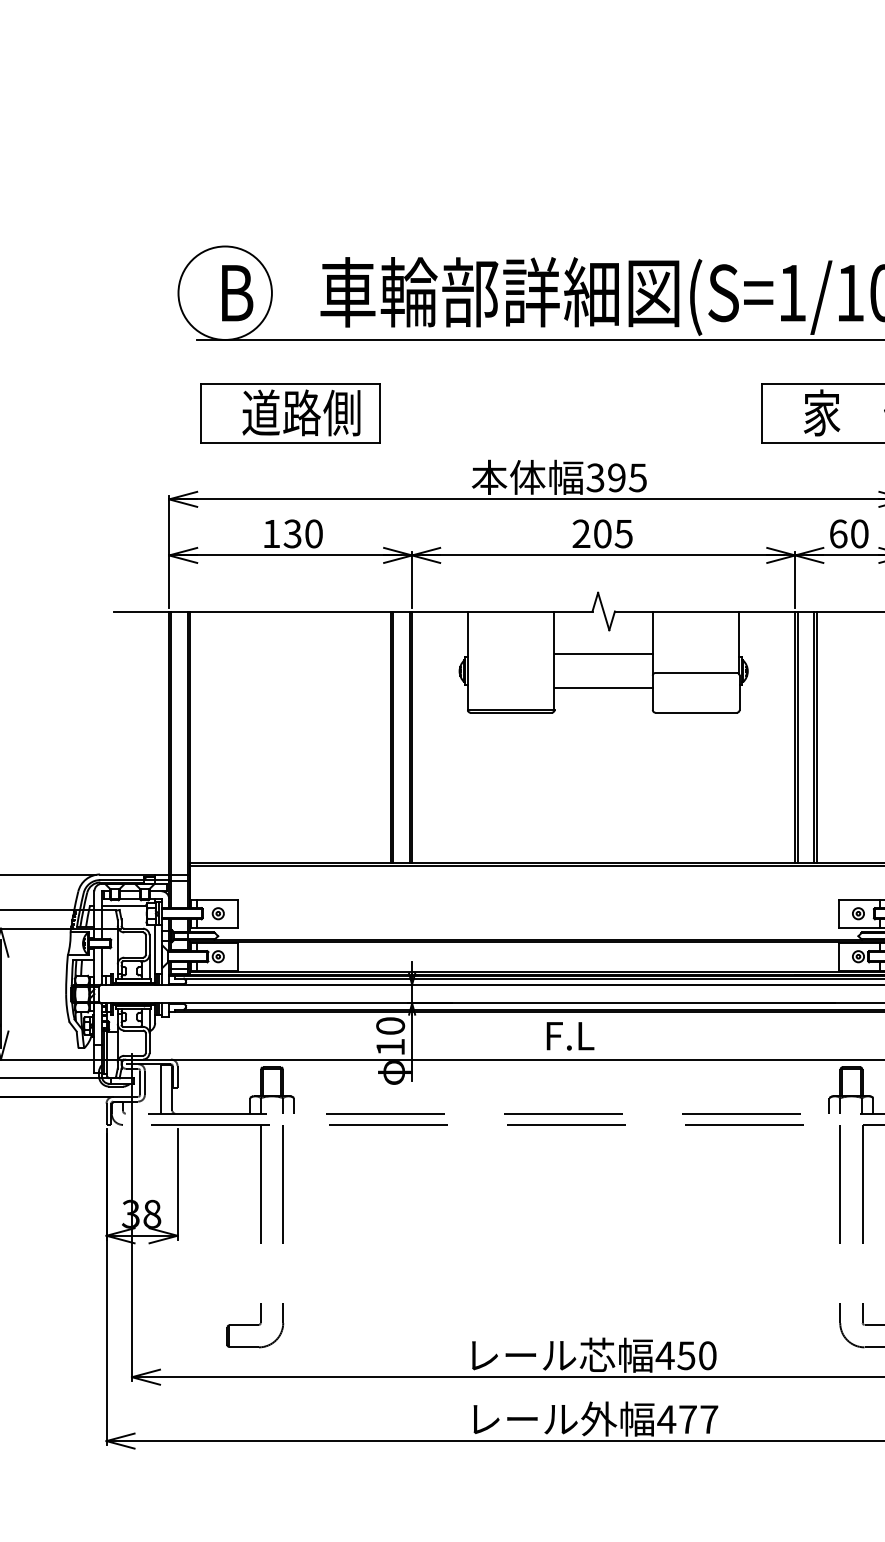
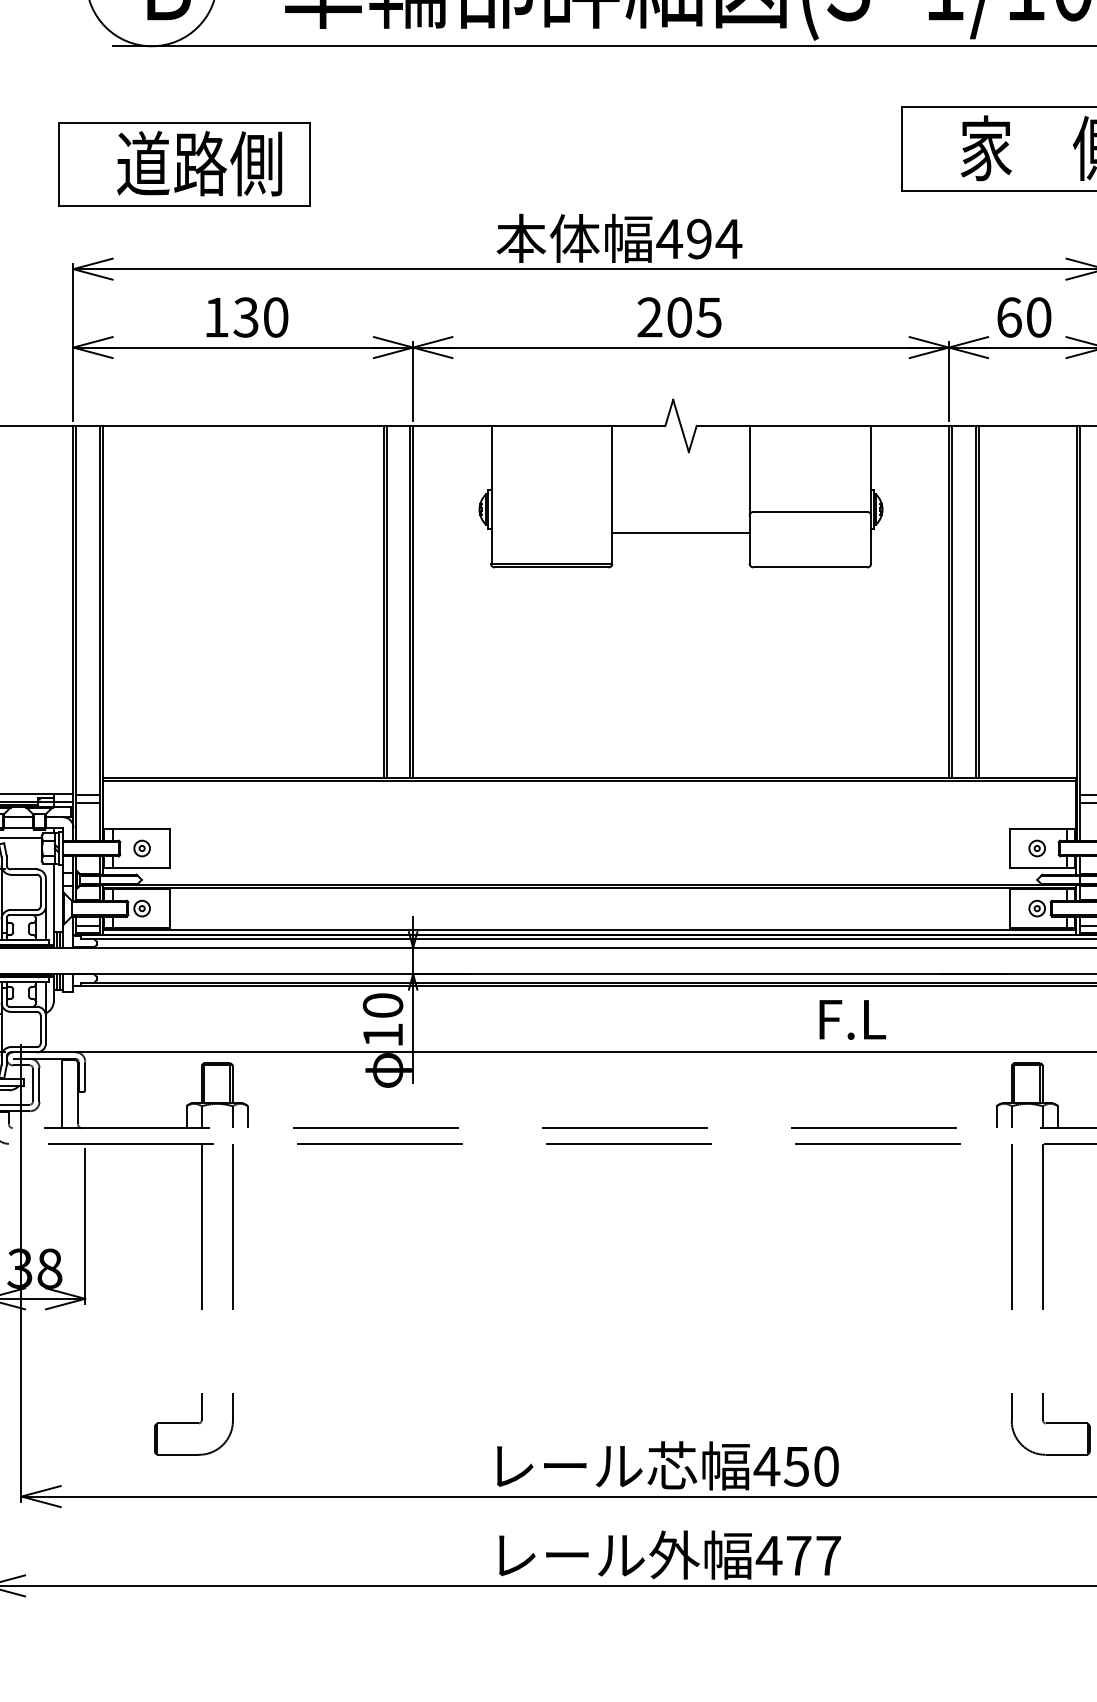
part: (290, 413) -> (184, 164), moved
text: (616, 477) -> (698, 238), 395 -> 494
line: (604, 654) -> (682, 486), removed
text: (570, 1036) -> (852, 1020), moved

